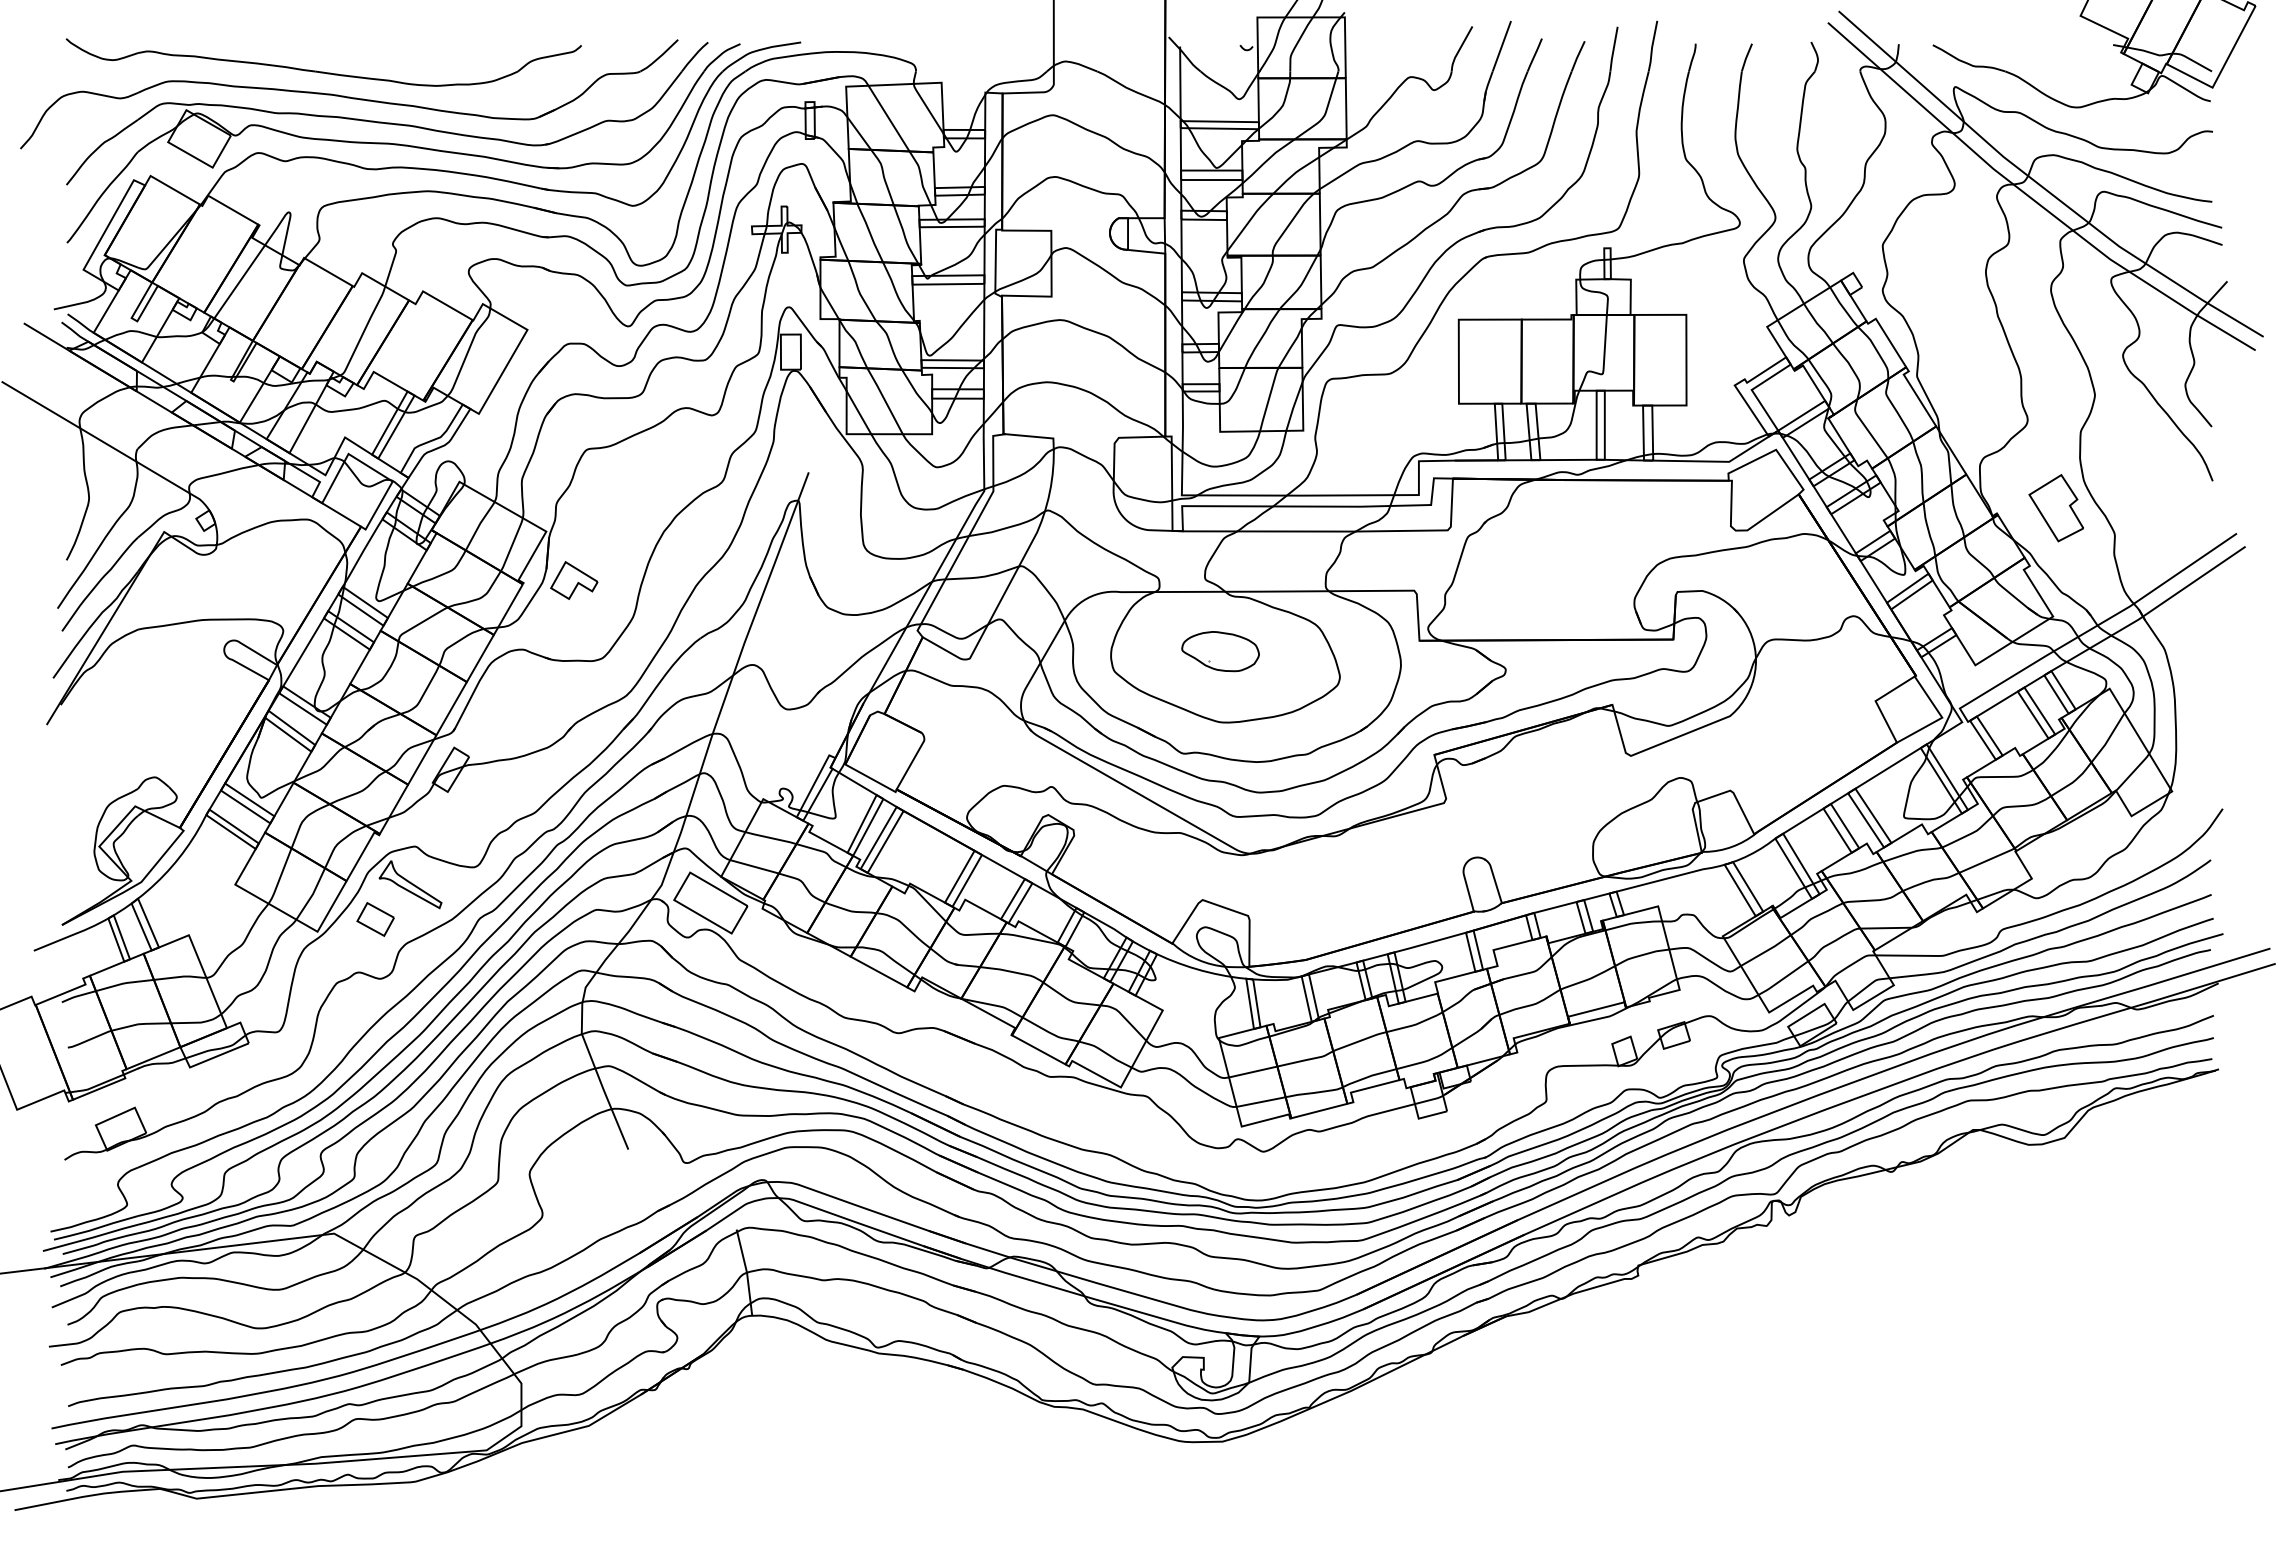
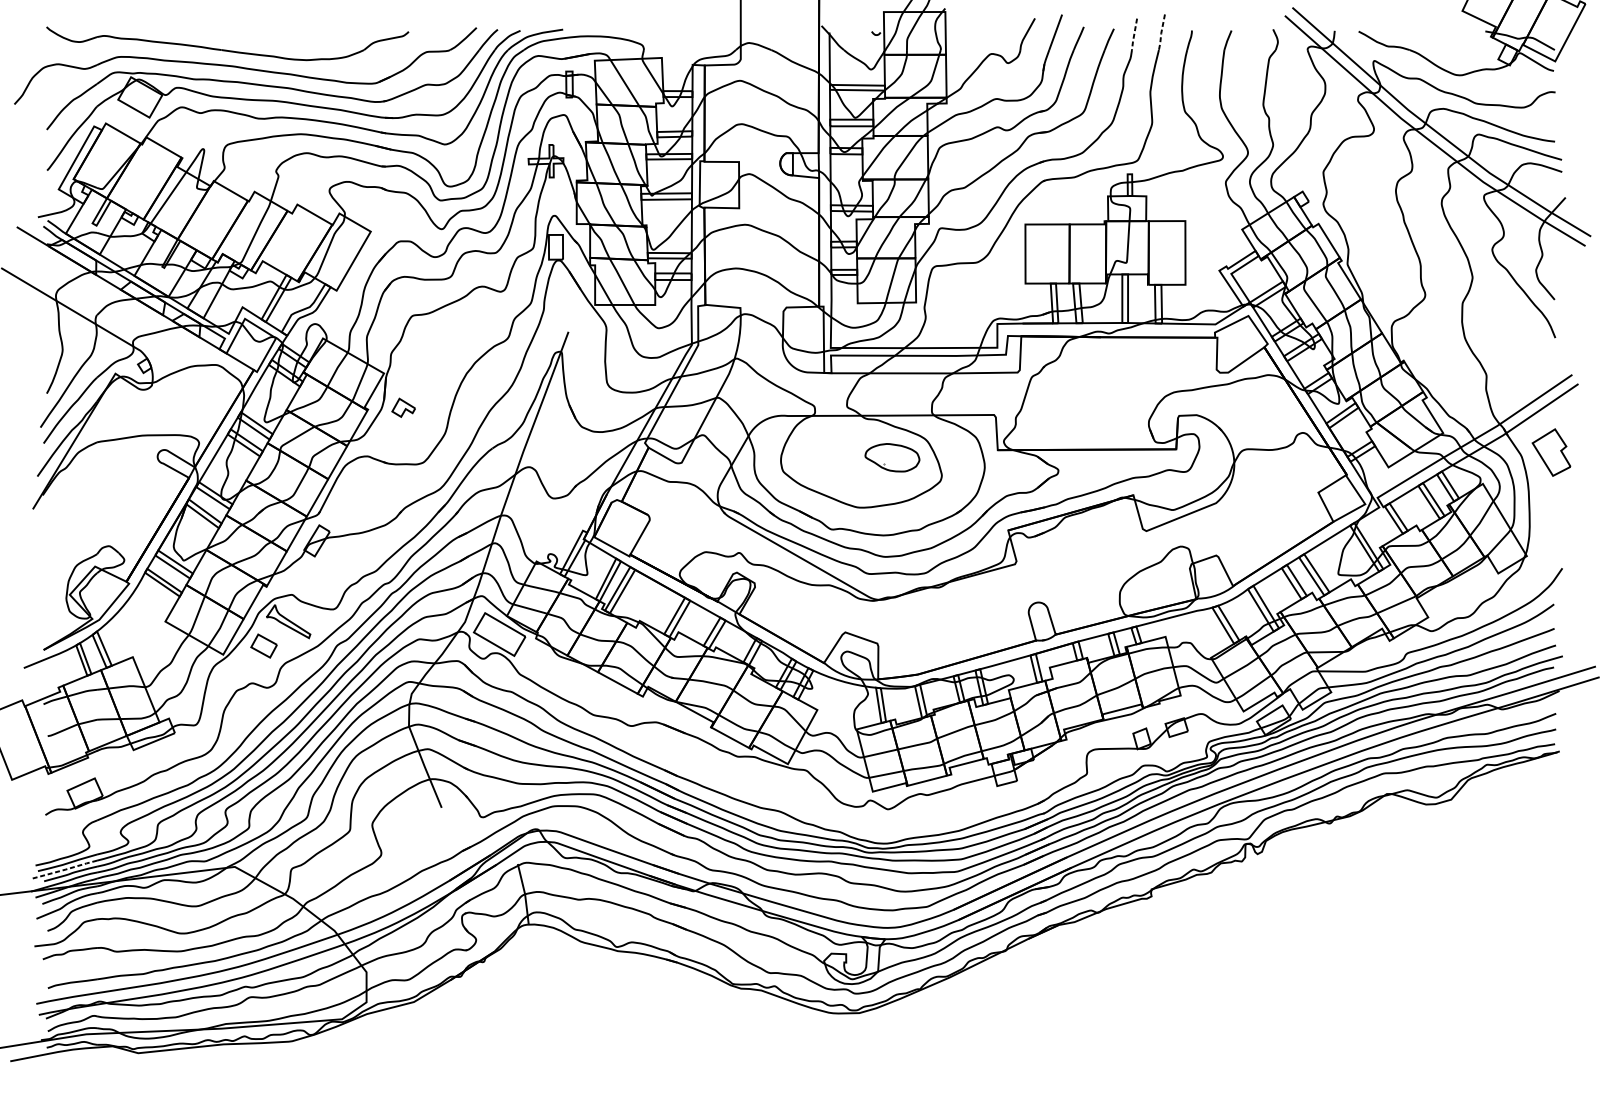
line: (1652, 47) -> (1161, 33), solid -> dashed
line: (1613, 49) -> (1134, 34), solid -> dashed
part: (2055, 508) -> (1550, 452), moved
part: (574, 580) -> (403, 407), size x0.7
part: (1220, 651) -> (892, 457), moved
line: (91, 1237) -> (64, 869), solid -> dashed

